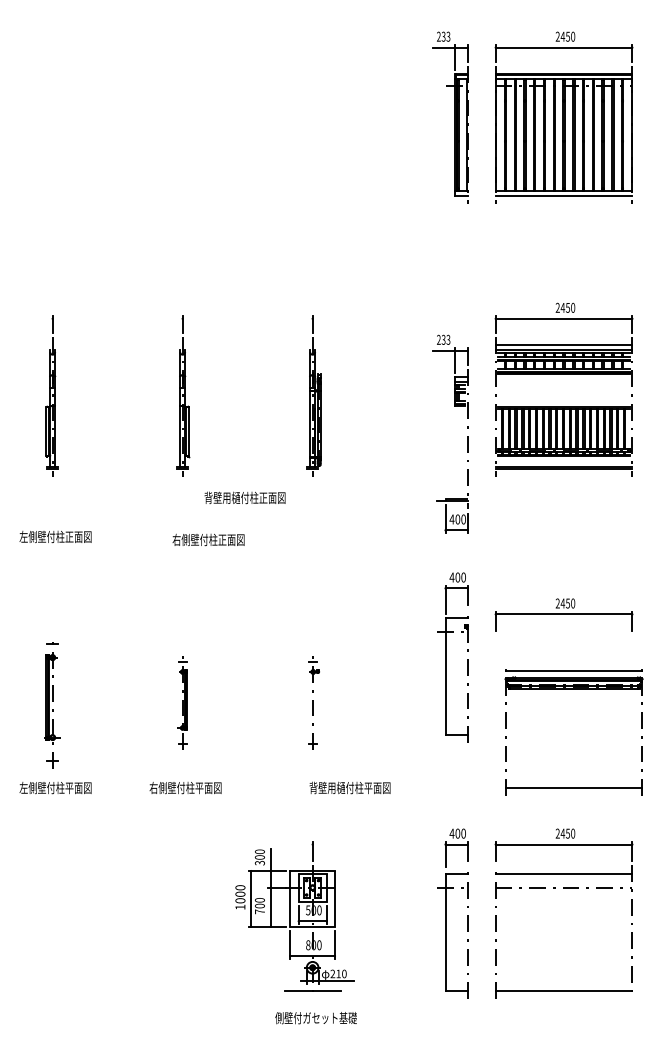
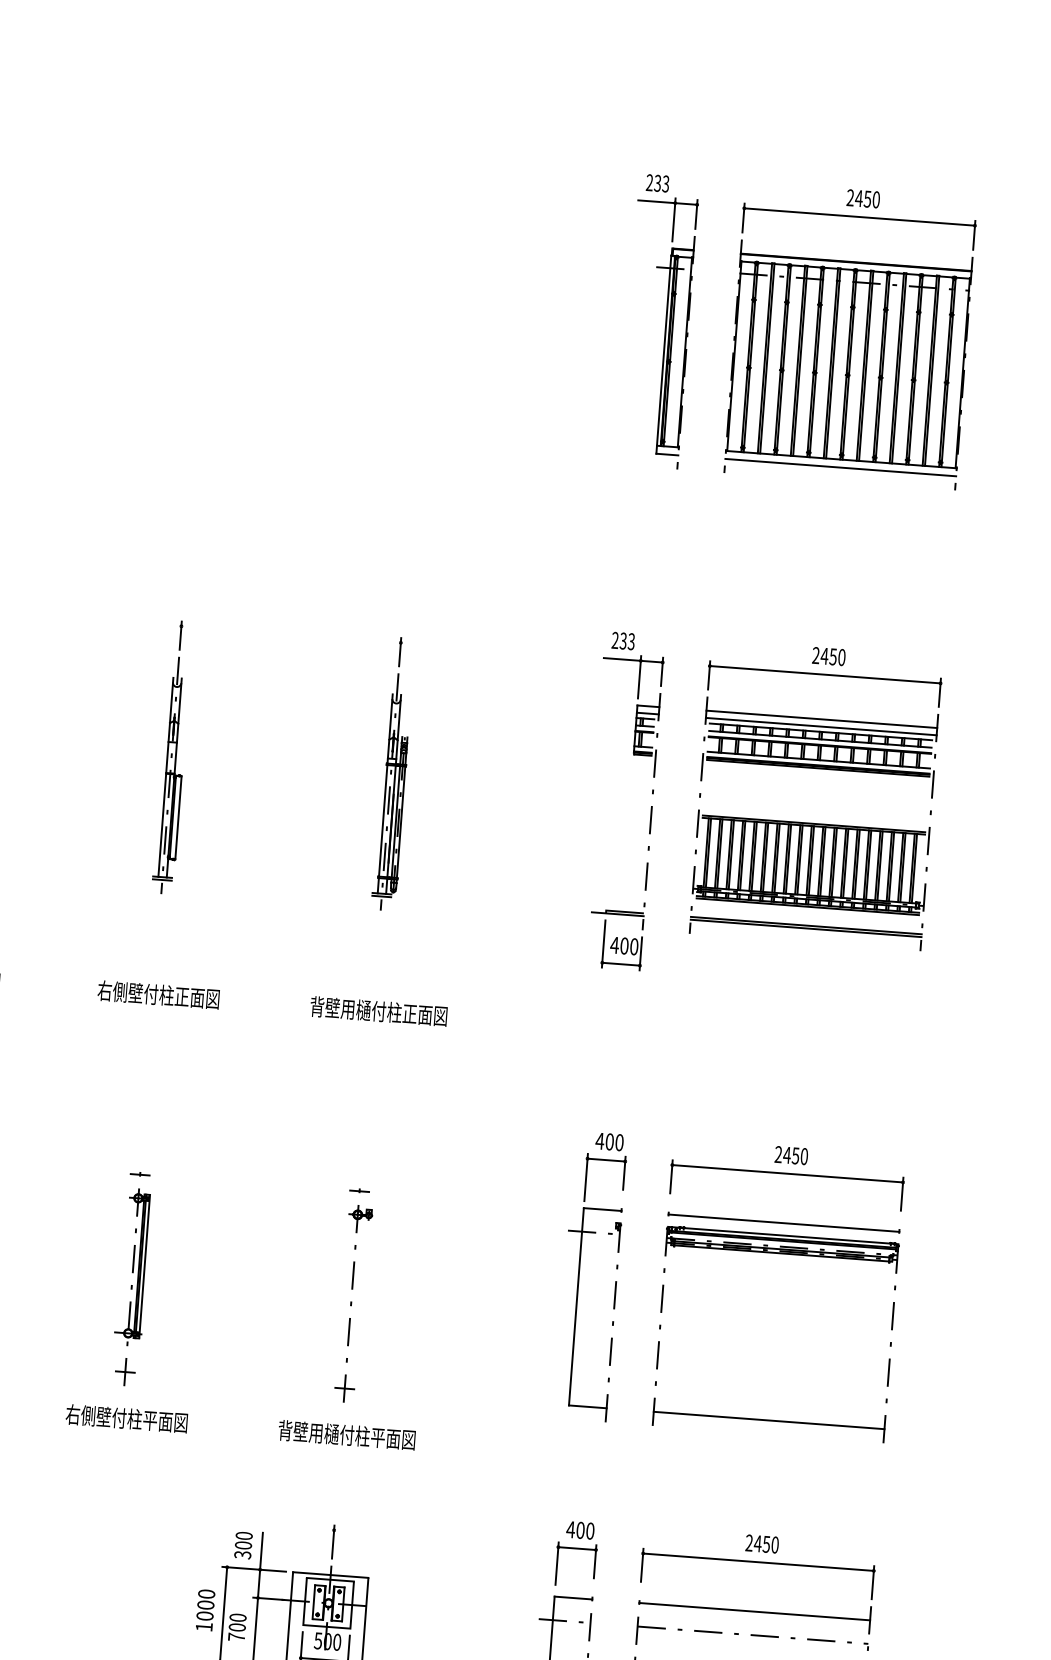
part: (467, 436) -> (651, 807), moved
text: (244, 497) -> (378, 1010), moved
text: (208, 539) -> (158, 994), moved
part: (452, 657) -> (590, 1276), moved
part: (573, 689) -> (780, 1254), moved
part: (182, 705) -> (132, 1279), size x1.43
part: (314, 705) -> (354, 1295), size x1.43
text: (349, 787) -> (346, 1434), moved

